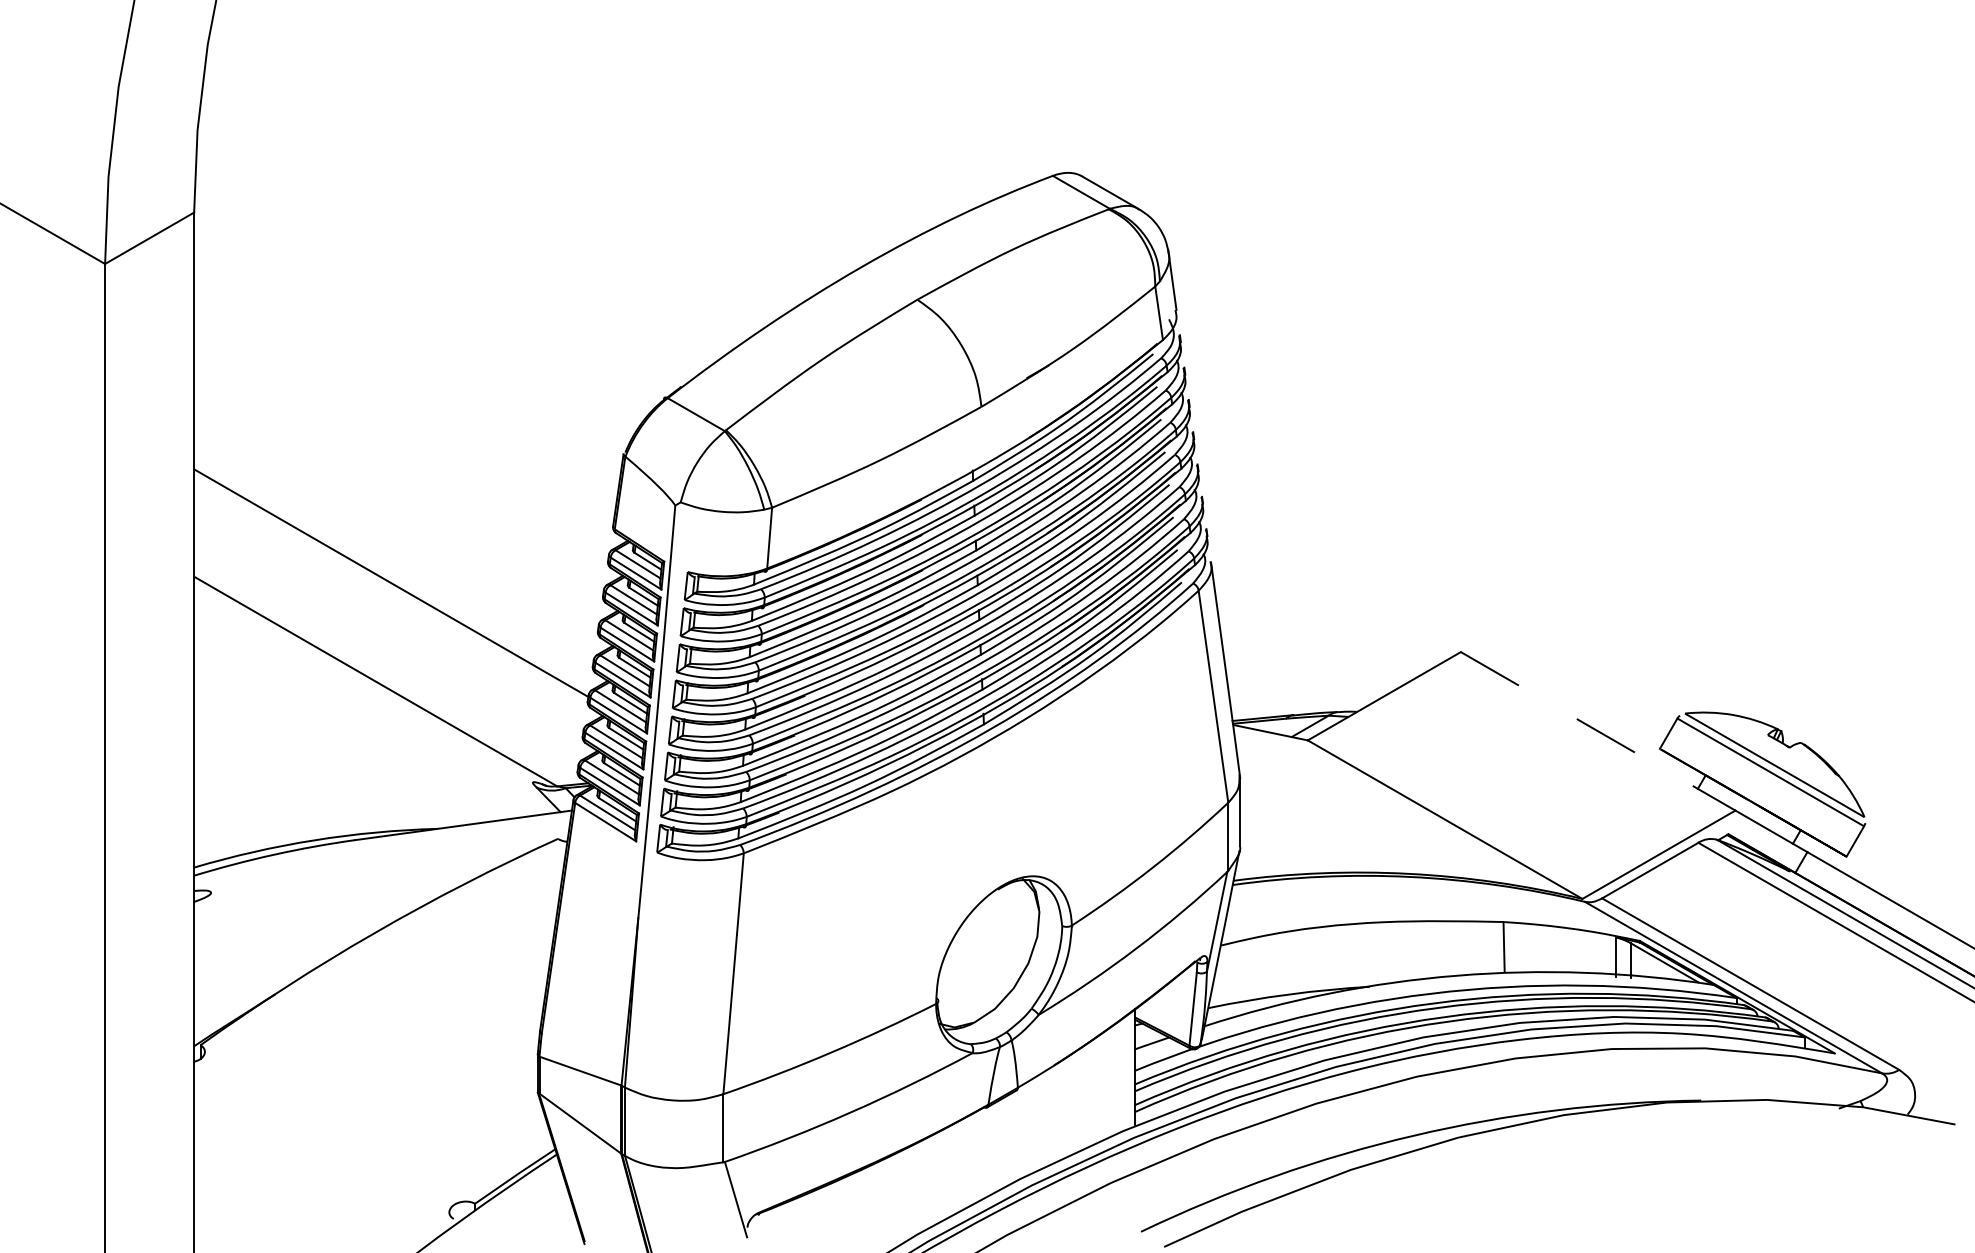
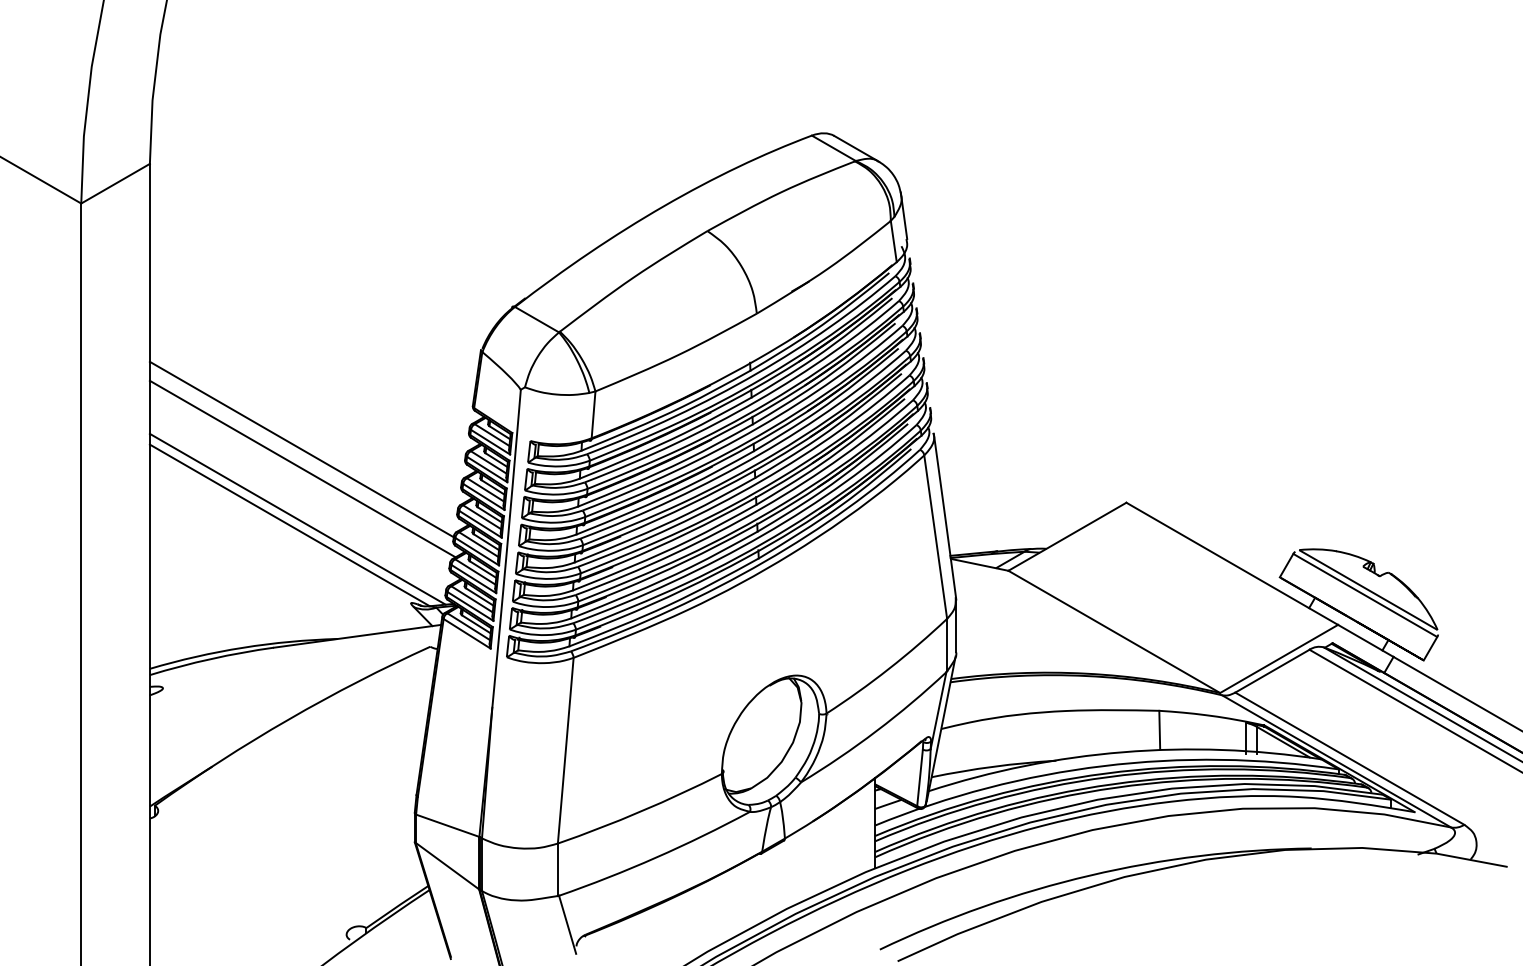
line: (392, 607) -> (302, 468), added
line: (385, 673) -> (297, 519), added
line: (1598, 731) -> (1232, 563), dashed -> solid

